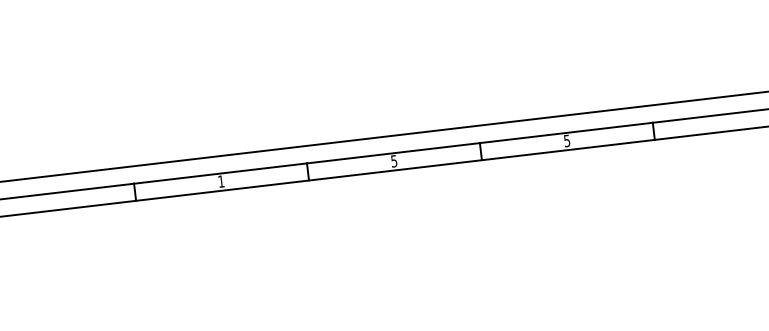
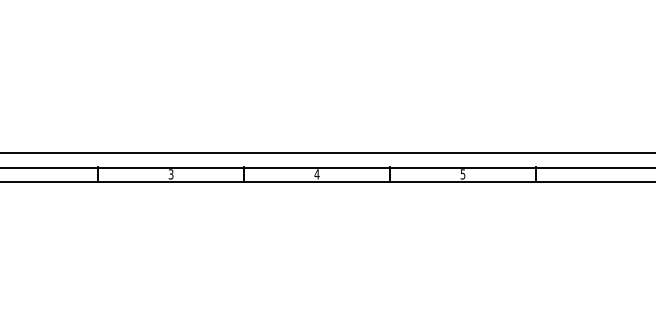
text: (393, 161) -> (316, 174), 5 -> 4
text: (220, 181) -> (170, 174), 1 -> 3

